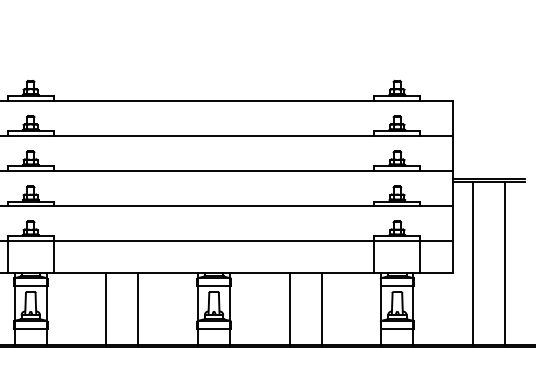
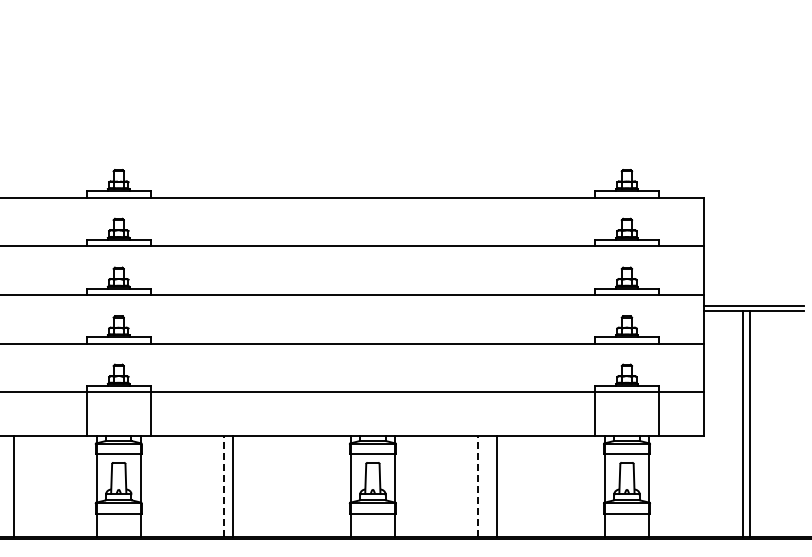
line: (472, 263) -> (749, 423), moved
line: (505, 263) -> (743, 423), moved
line: (106, 308) -> (223, 485), solid -> dashed
line: (289, 308) -> (477, 485), solid -> dashed
line: (138, 309) -> (233, 486), moved
line: (321, 309) -> (497, 486), moved

